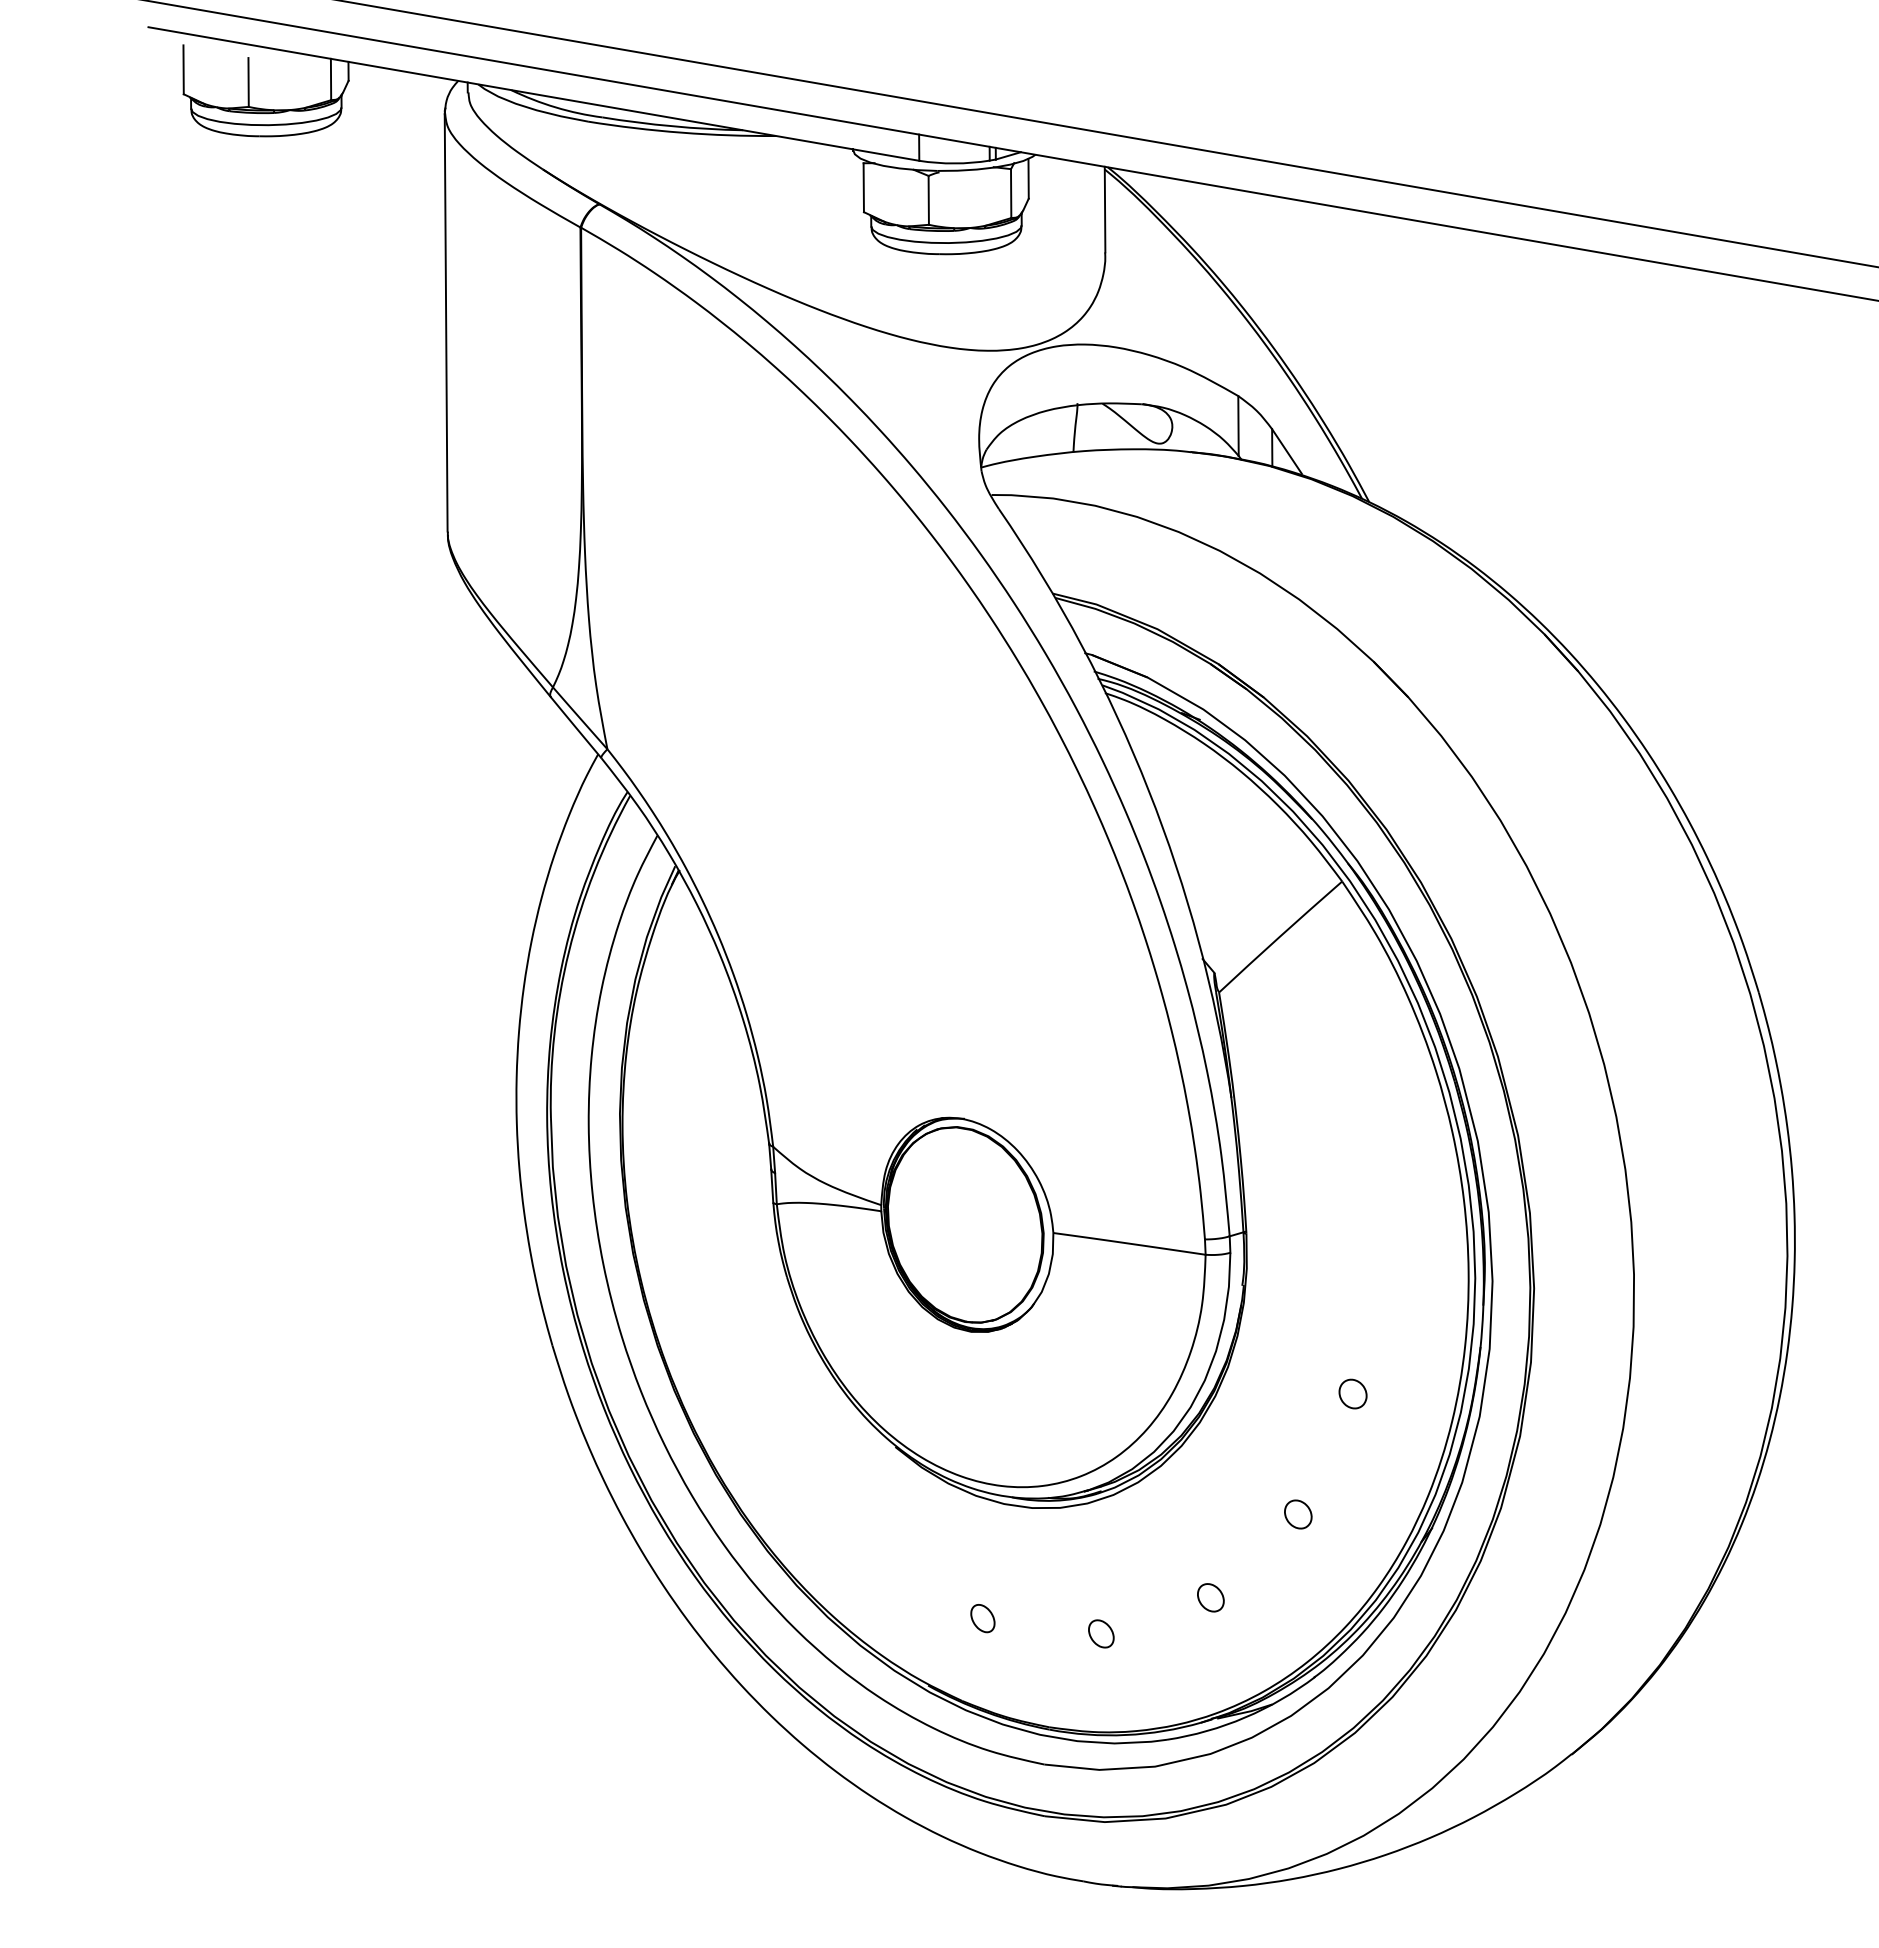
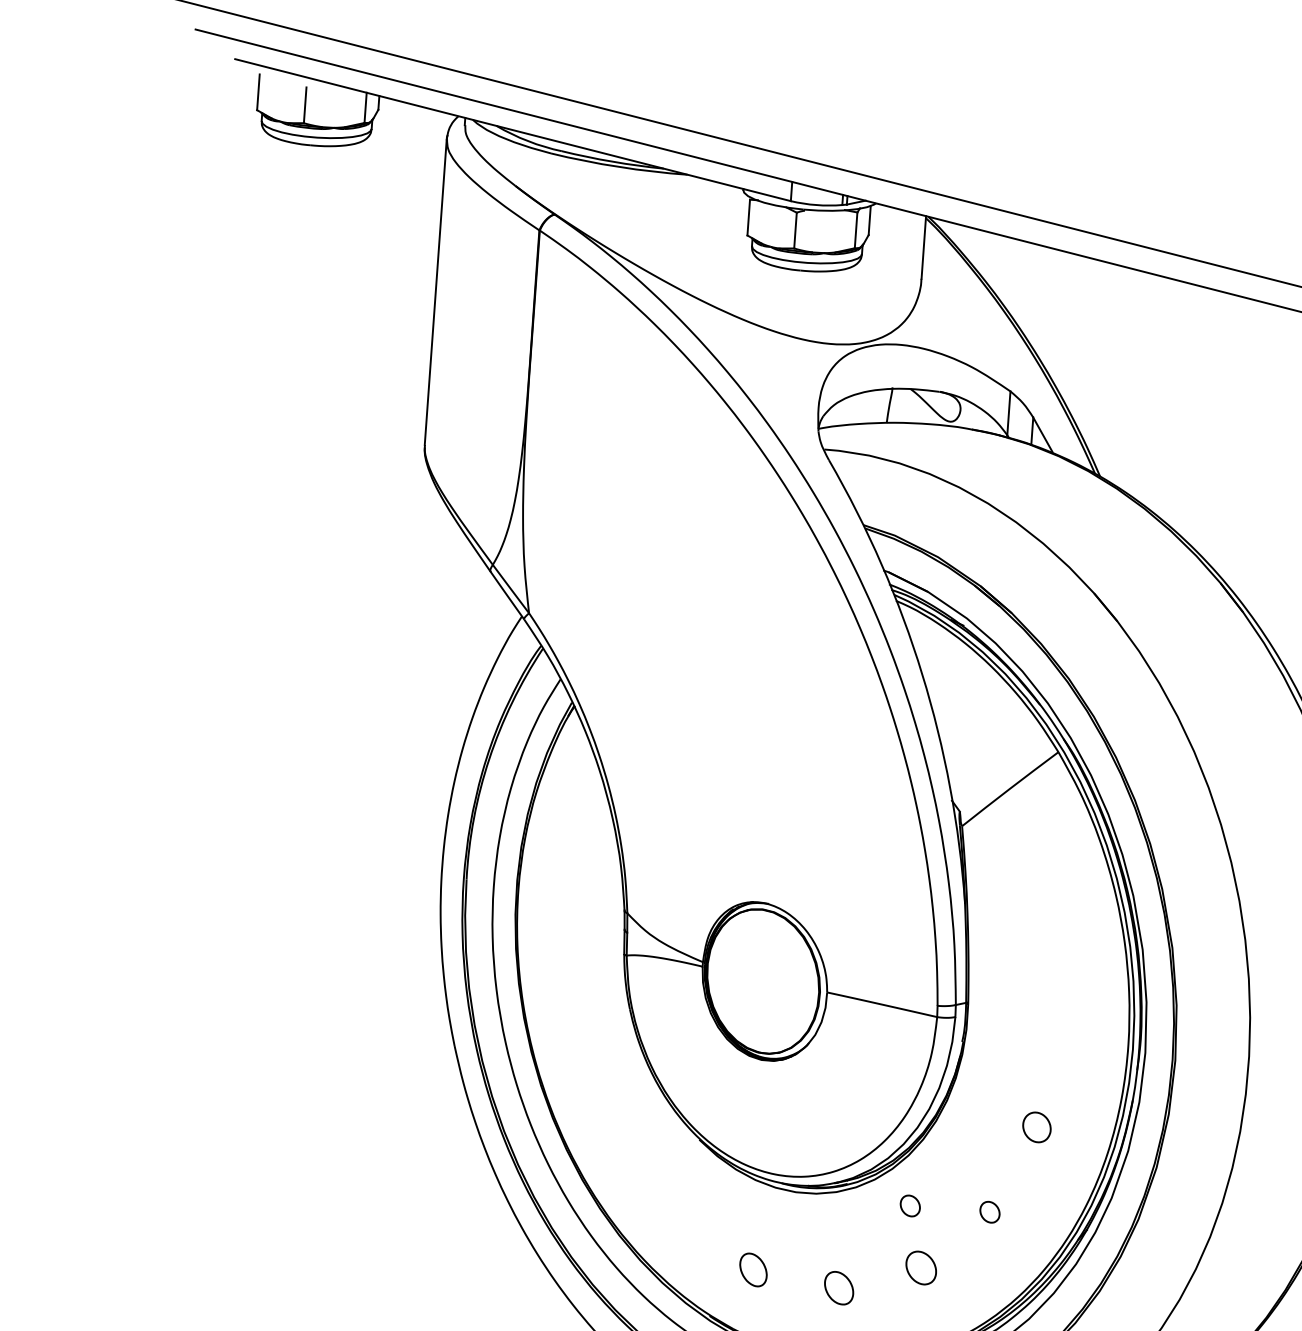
part: (1352, 1393) -> (1036, 1126), size x1.4
part: (1189, 1514) -> (910, 1206), added
part: (1210, 1597) -> (921, 1267), size x1.6
part: (982, 1618) -> (753, 1270), size x1.6
part: (1101, 1633) -> (839, 1287), size x1.6

